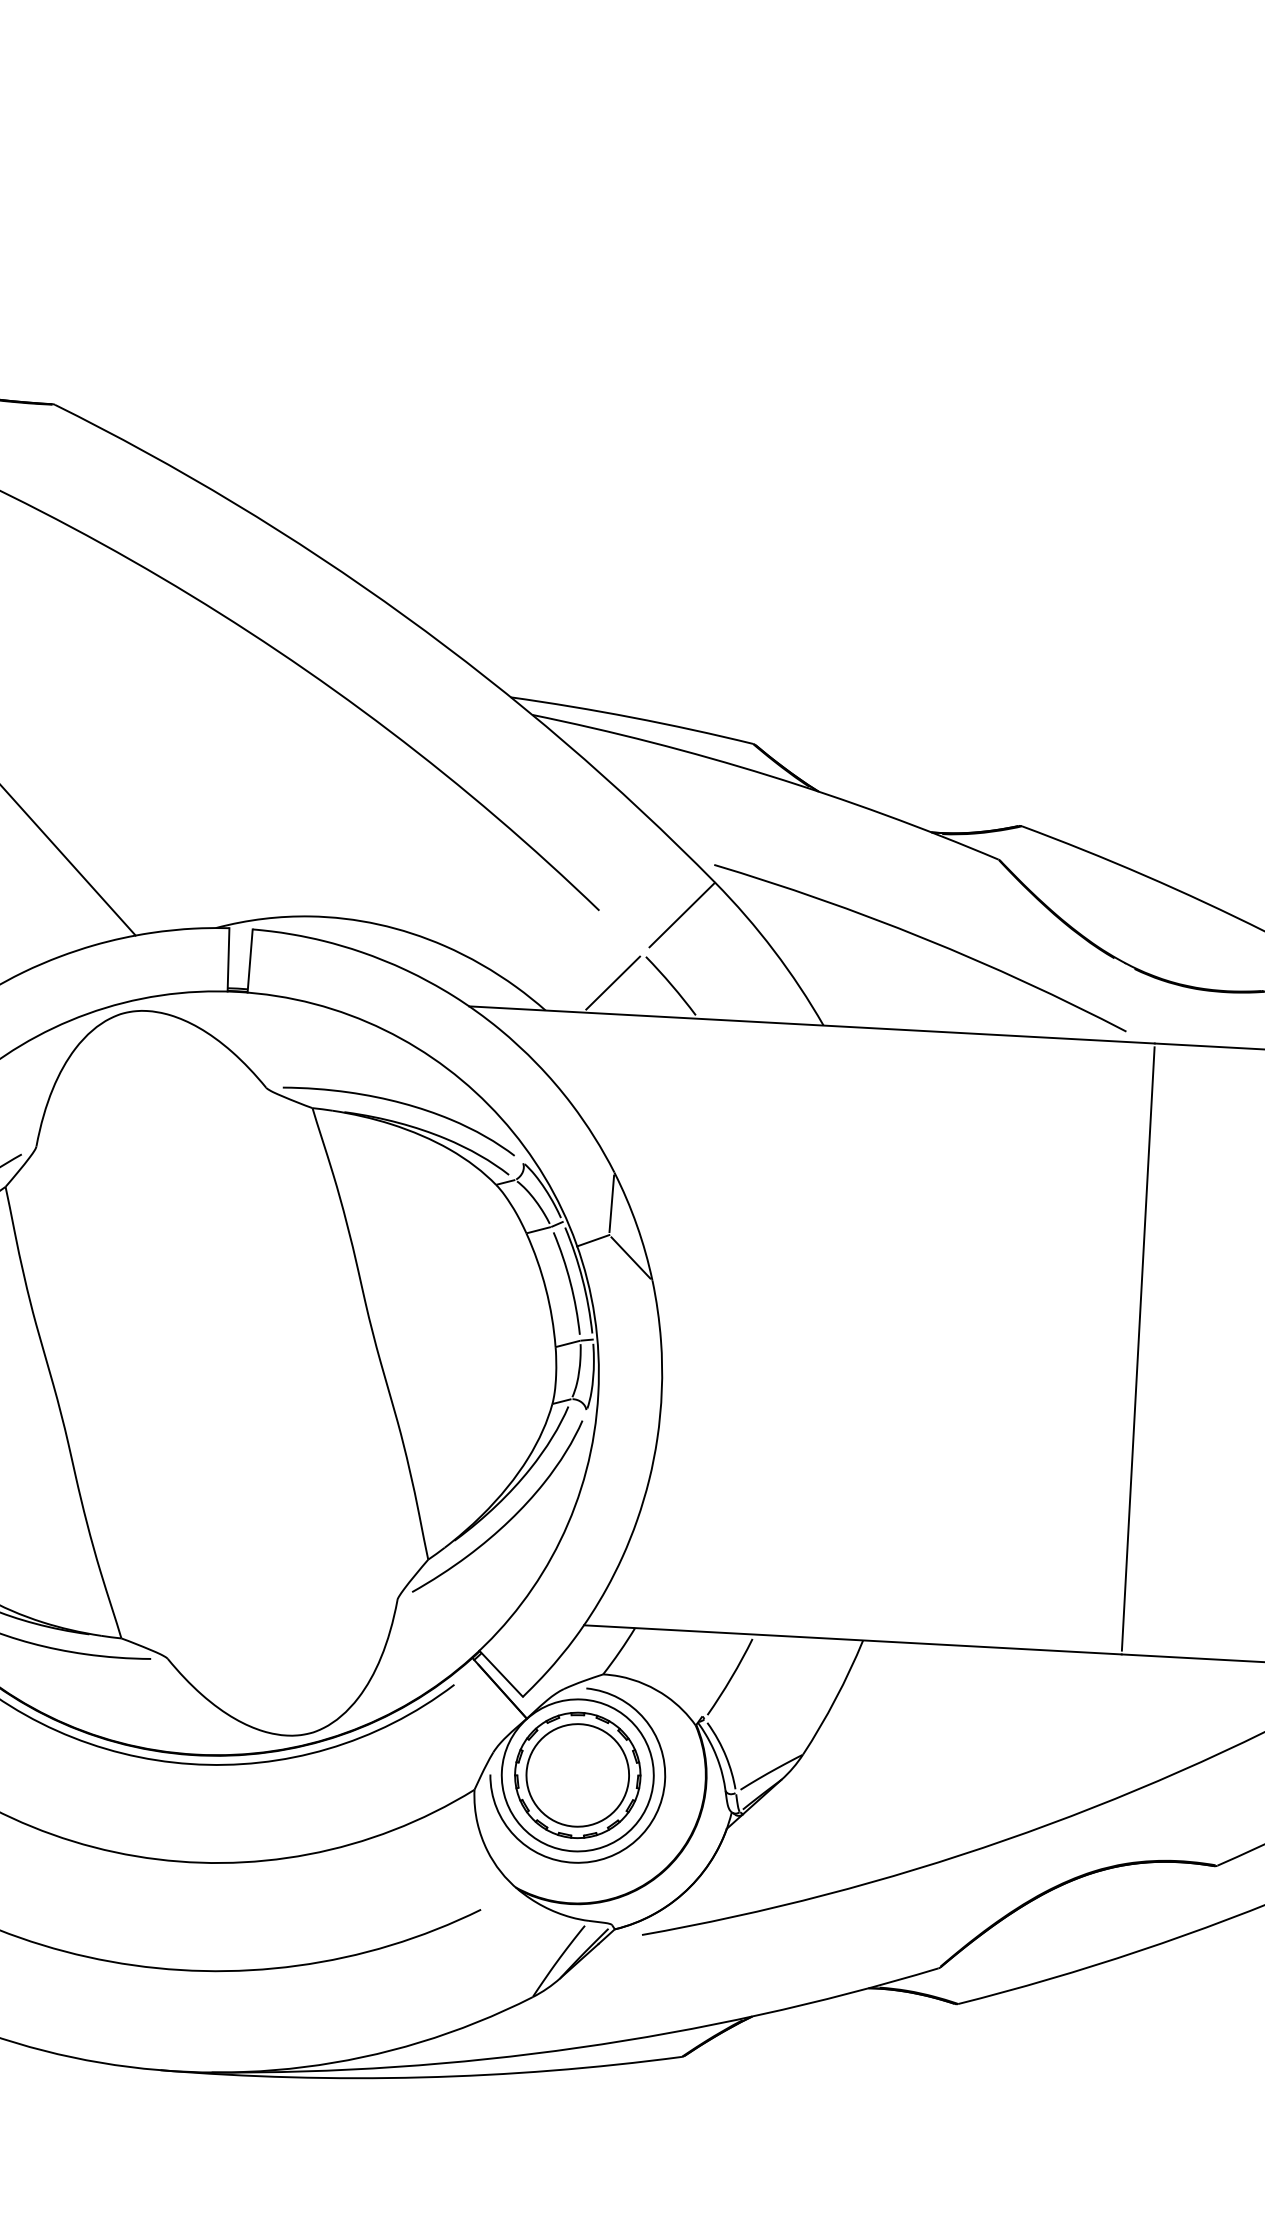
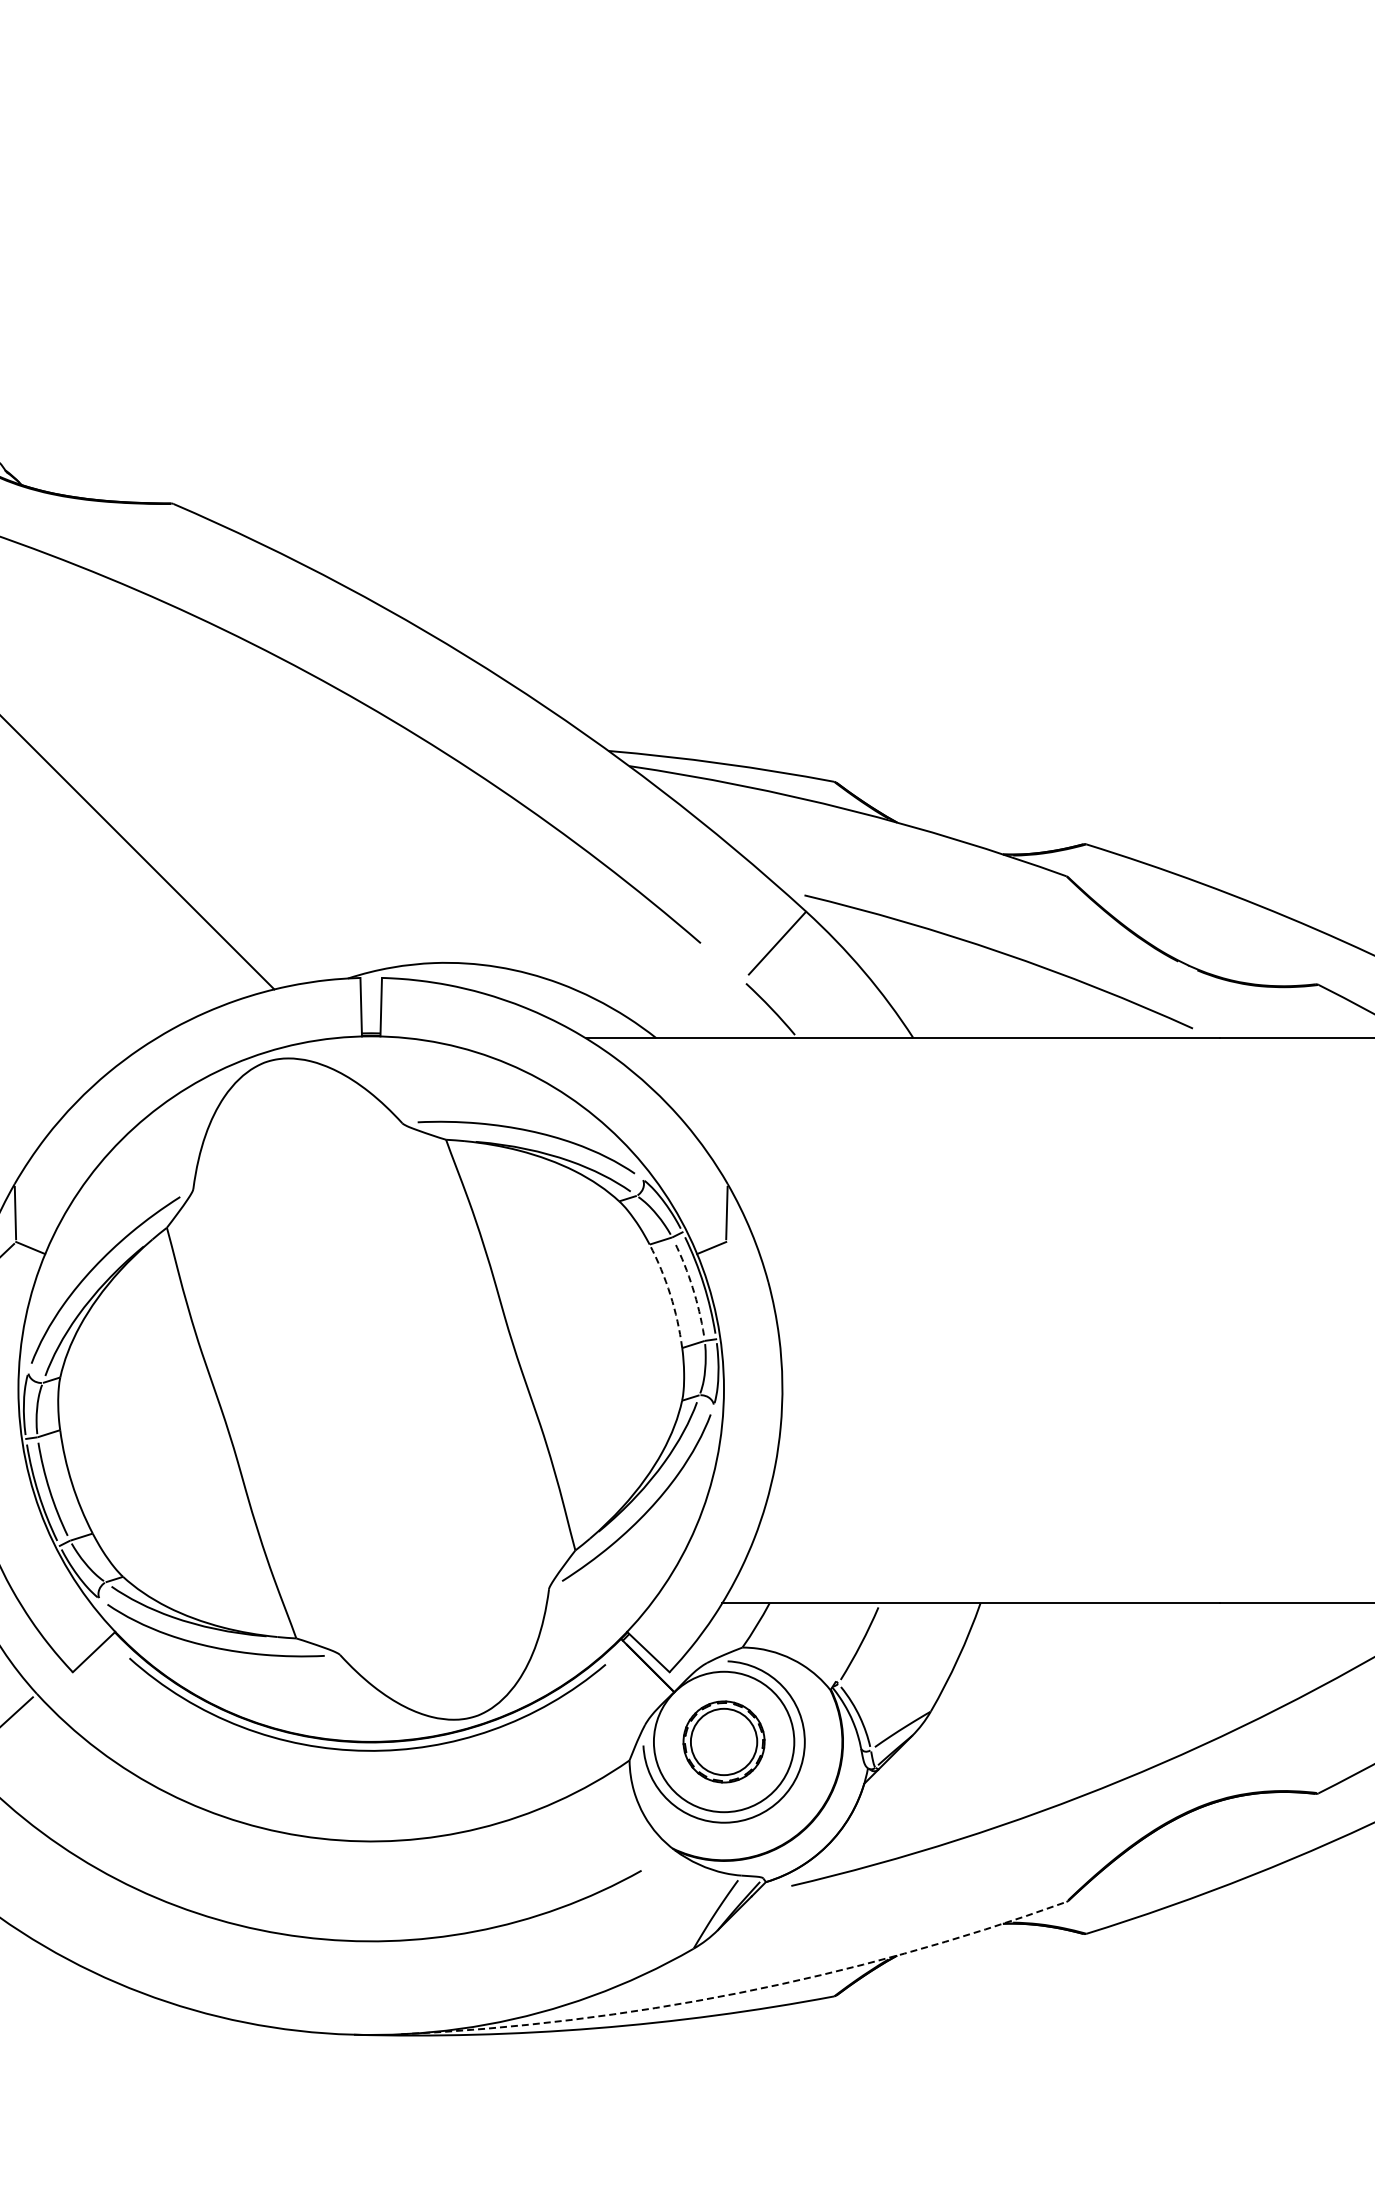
line: (612, 983) -> (716, 1009), removed
line: (631, 1258) -> (747, 1262), removed
arc: (570, 1282) -> (692, 1287), solid -> dashed
arc: (546, 1288) -> (670, 1294), solid -> dashed
line: (1137, 1348) -> (1219, 1320), removed
part: (577, 1774) -> (723, 1741), size x0.7
arc: (578, 2048) -> (738, 1993), solid -> dashed

